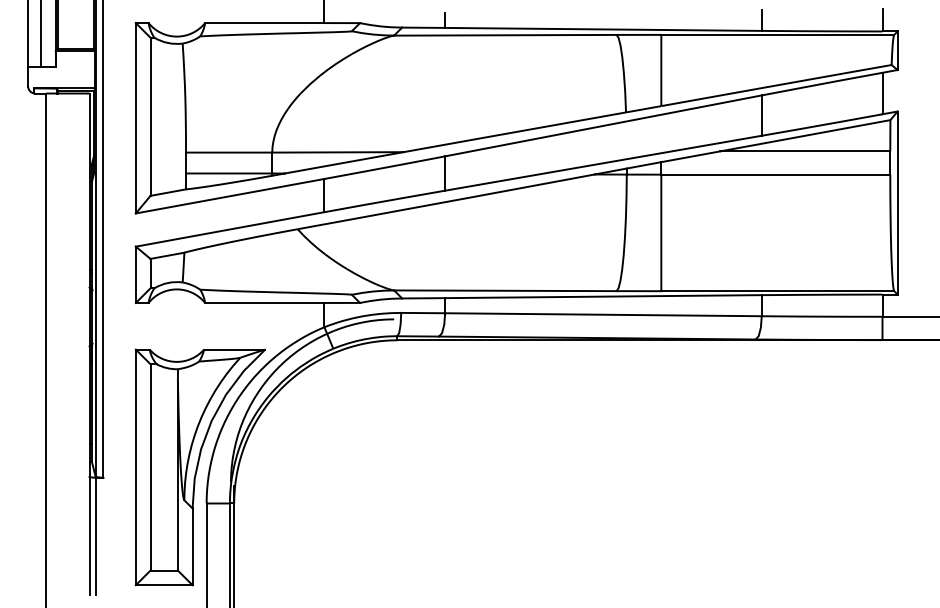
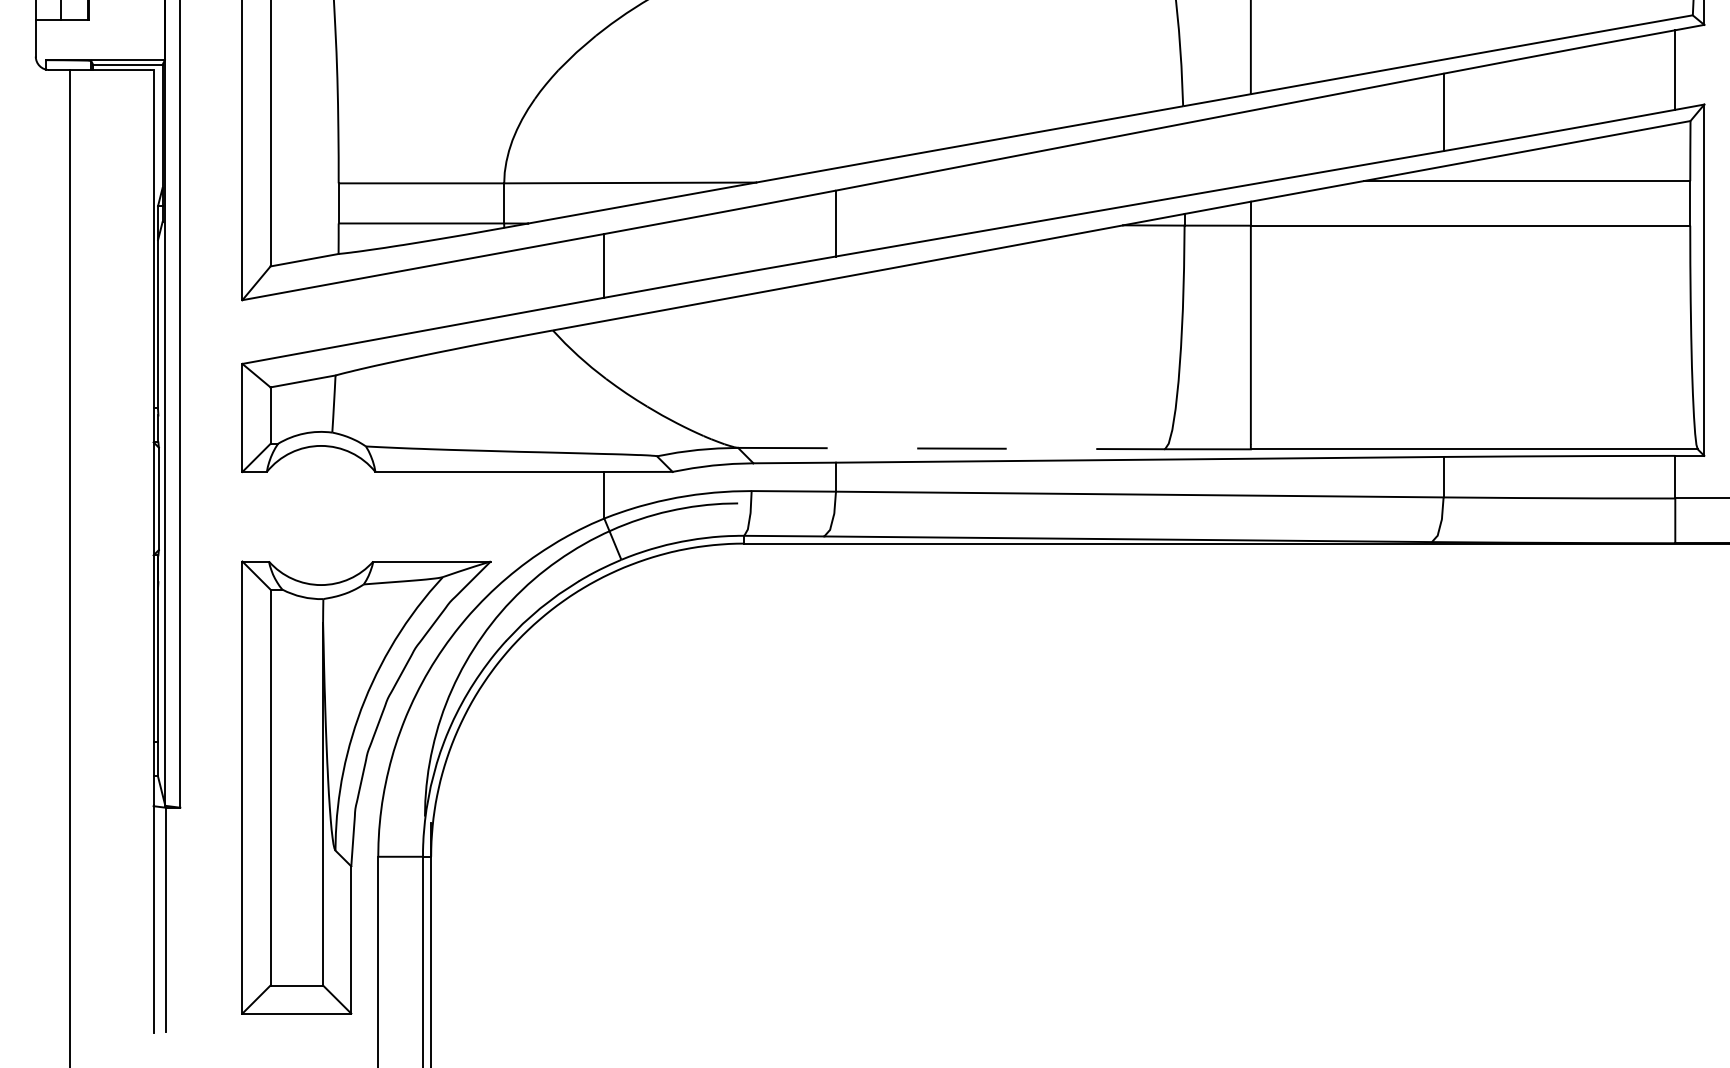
line: (505, 290) -> (951, 448), solid -> dashed

